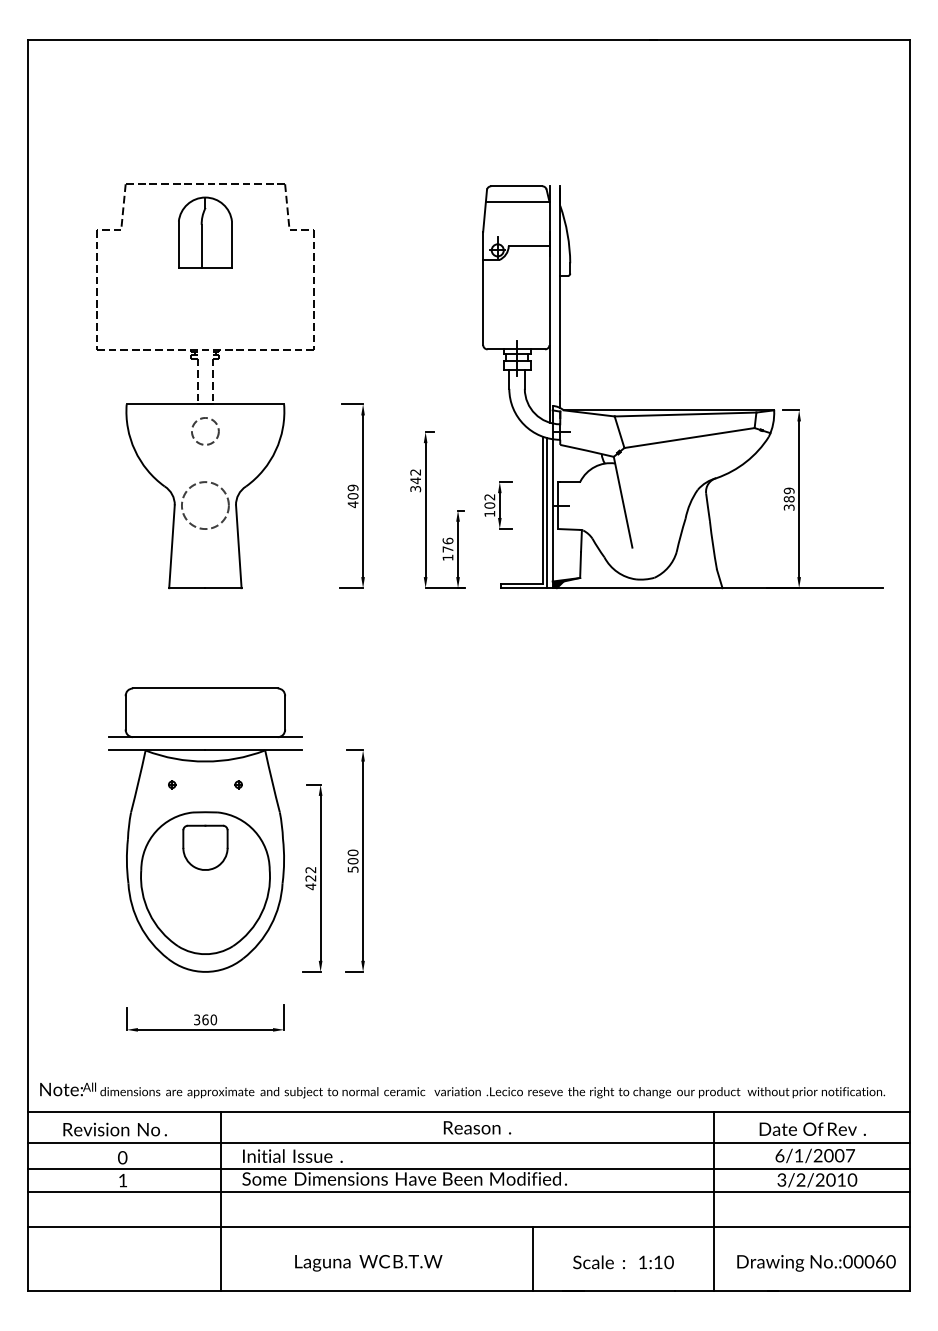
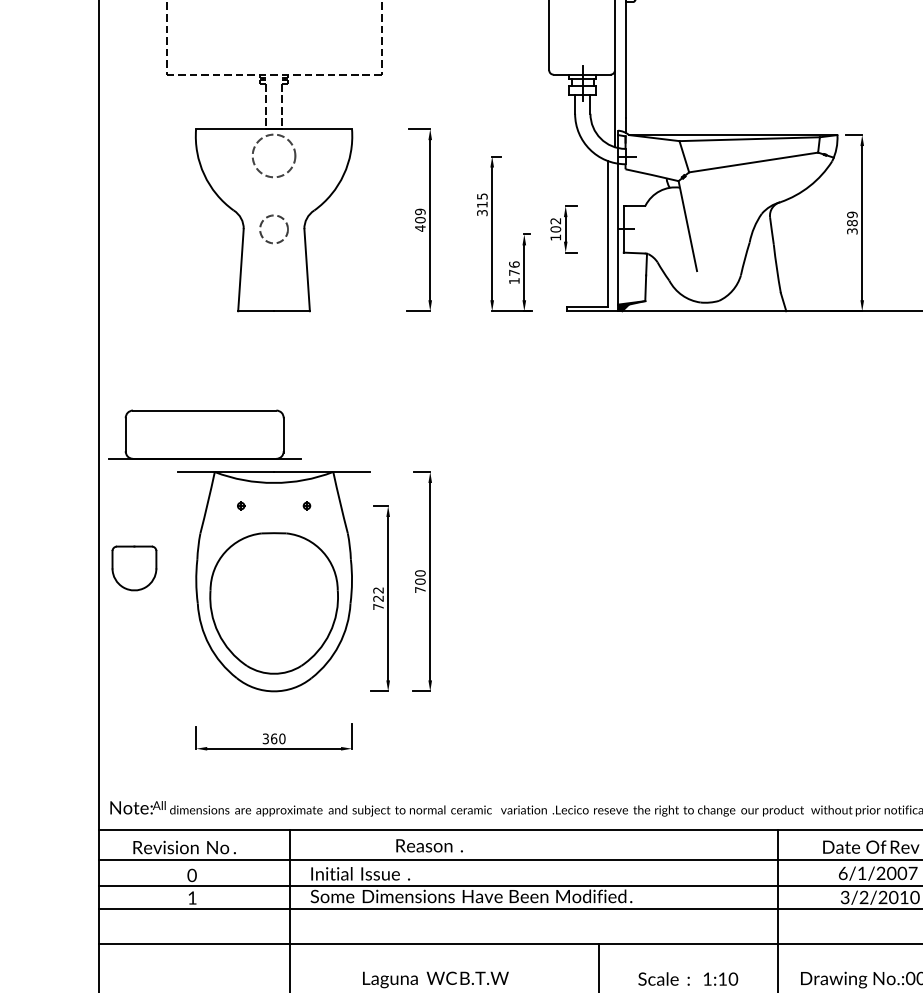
circle: (204, 430) -> (273, 155), size x1.6
text: (415, 476) -> (482, 200), 342 -> 315
circle: (204, 505) -> (273, 229), size x0.6
line: (546, 513) -> (611, 237), removed
part: (205, 712) -> (204, 434), moved
part: (205, 847) -> (134, 568), moved
text: (353, 869) -> (420, 589), 500 -> 700
text: (310, 886) -> (378, 606), 422 -> 722
text: (477, 1127) -> (429, 845), moved

